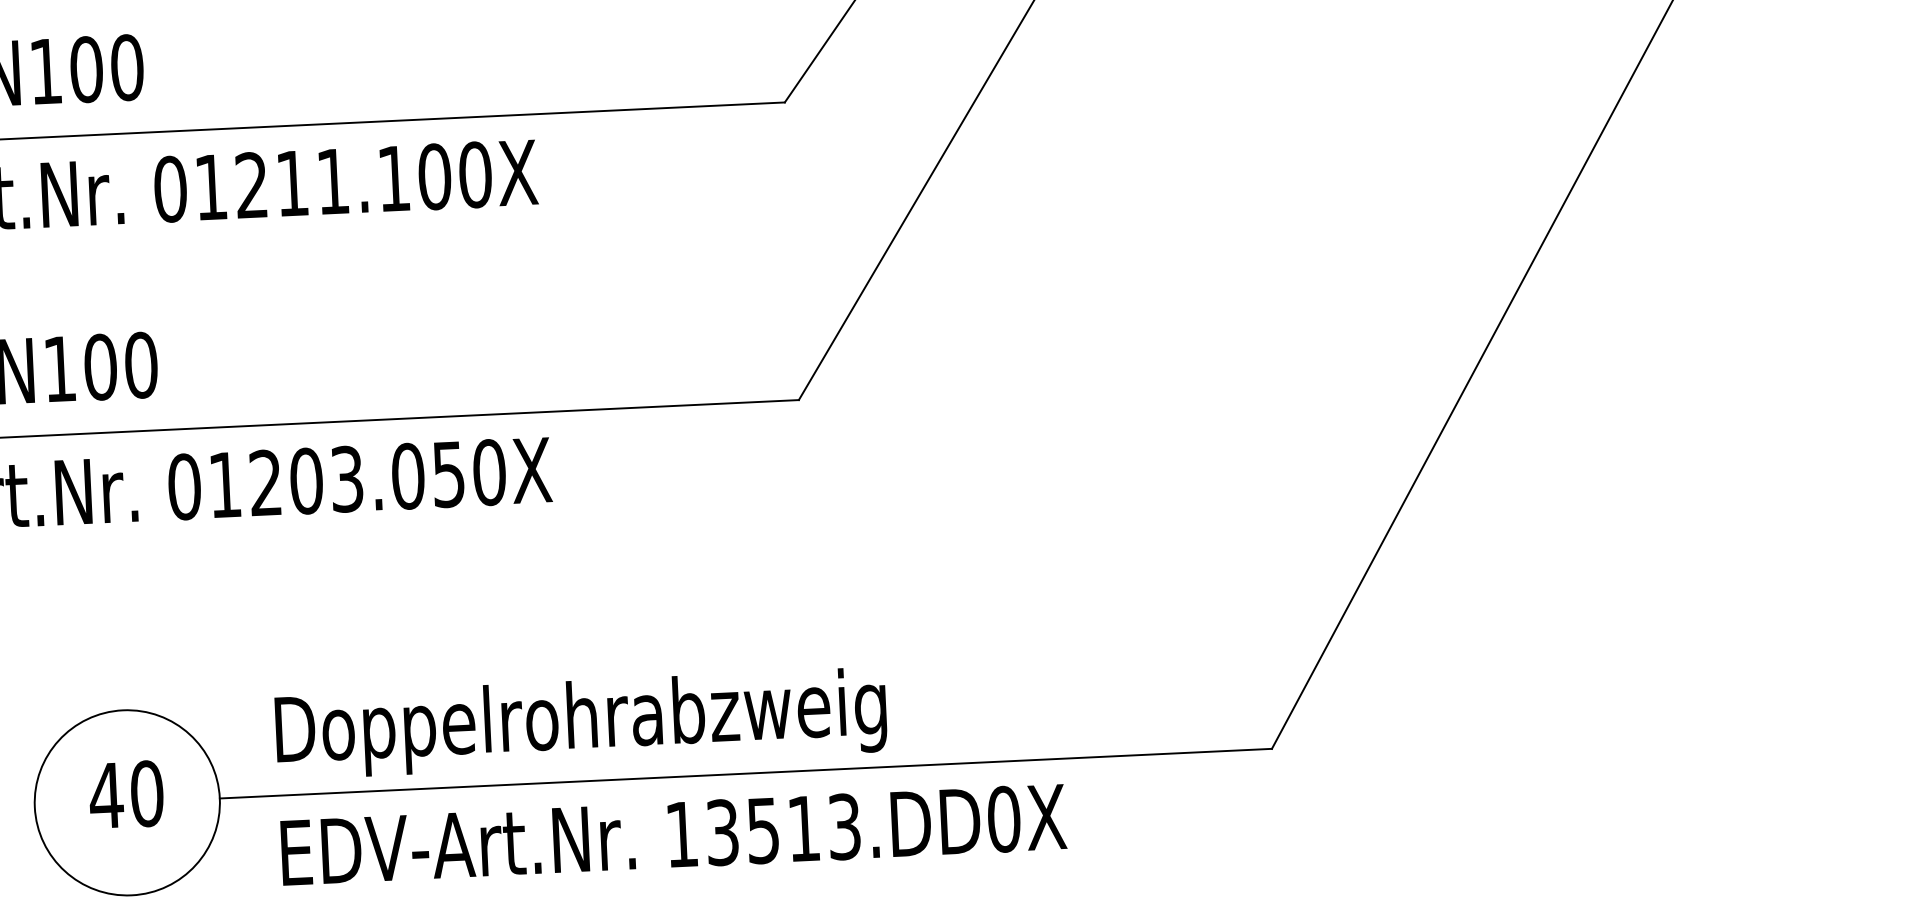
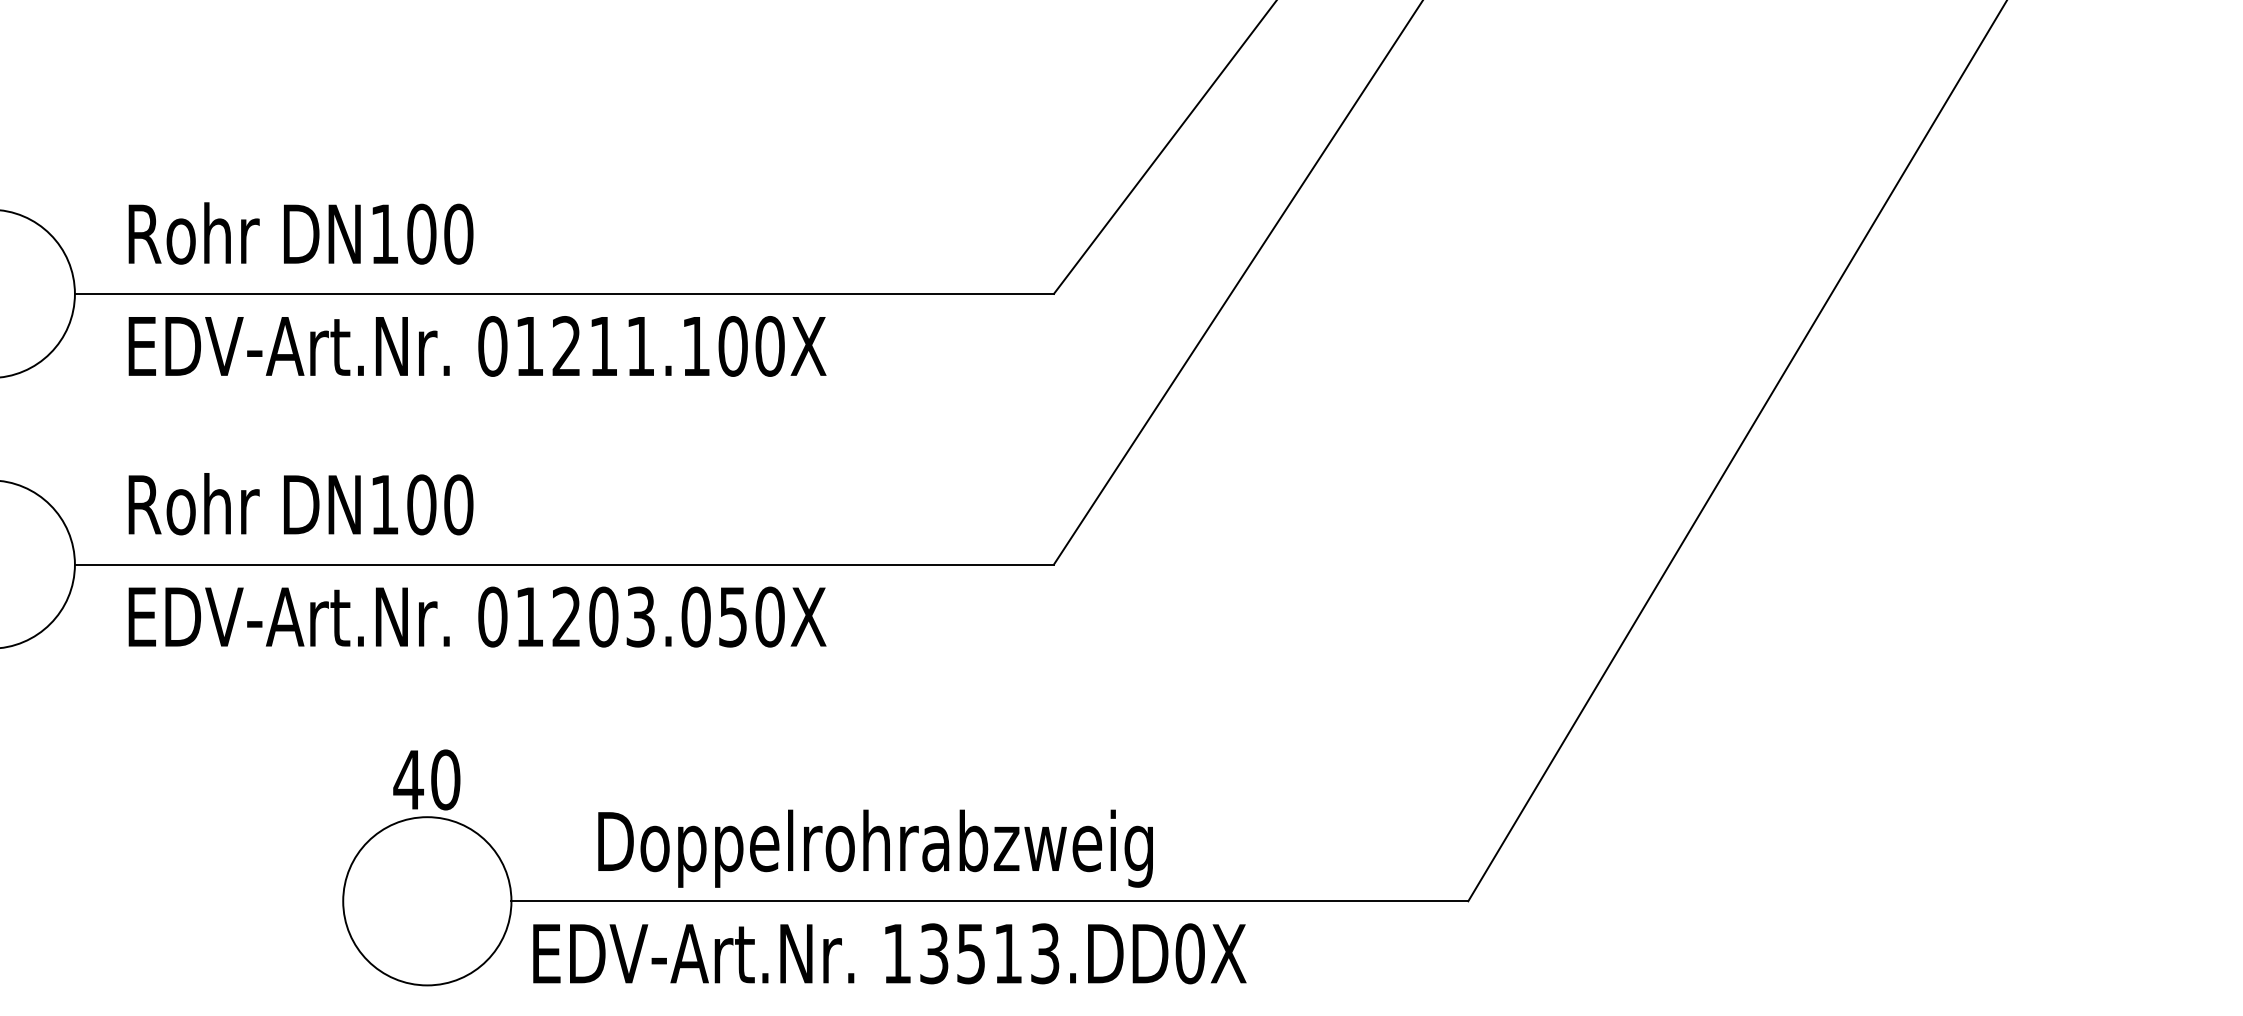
text: (581, 723) -> (875, 848), moved
text: (126, 794) -> (426, 779), moved
text: (673, 834) -> (889, 953), moved

